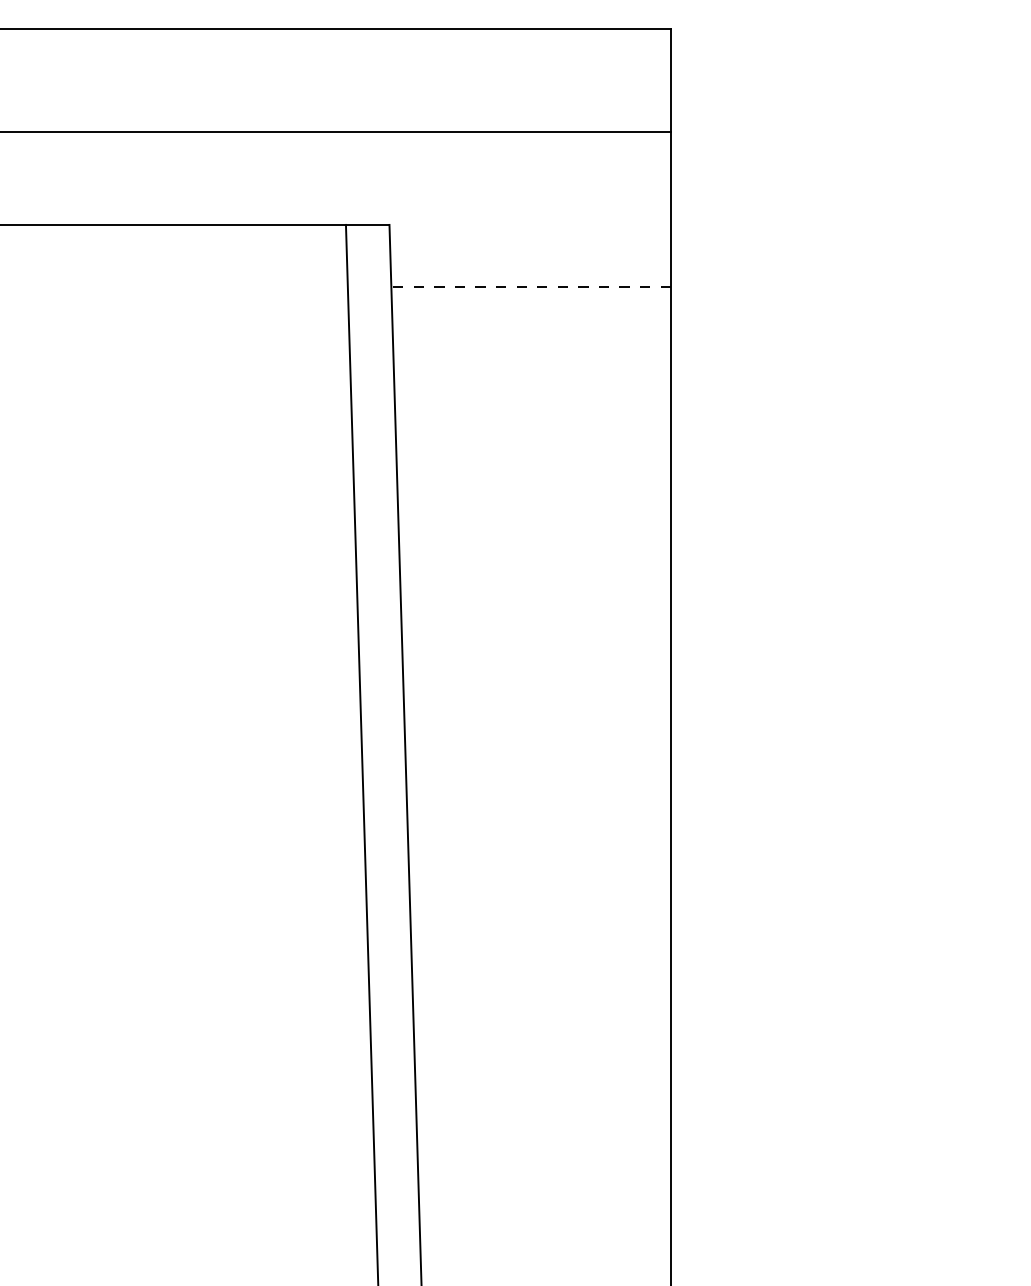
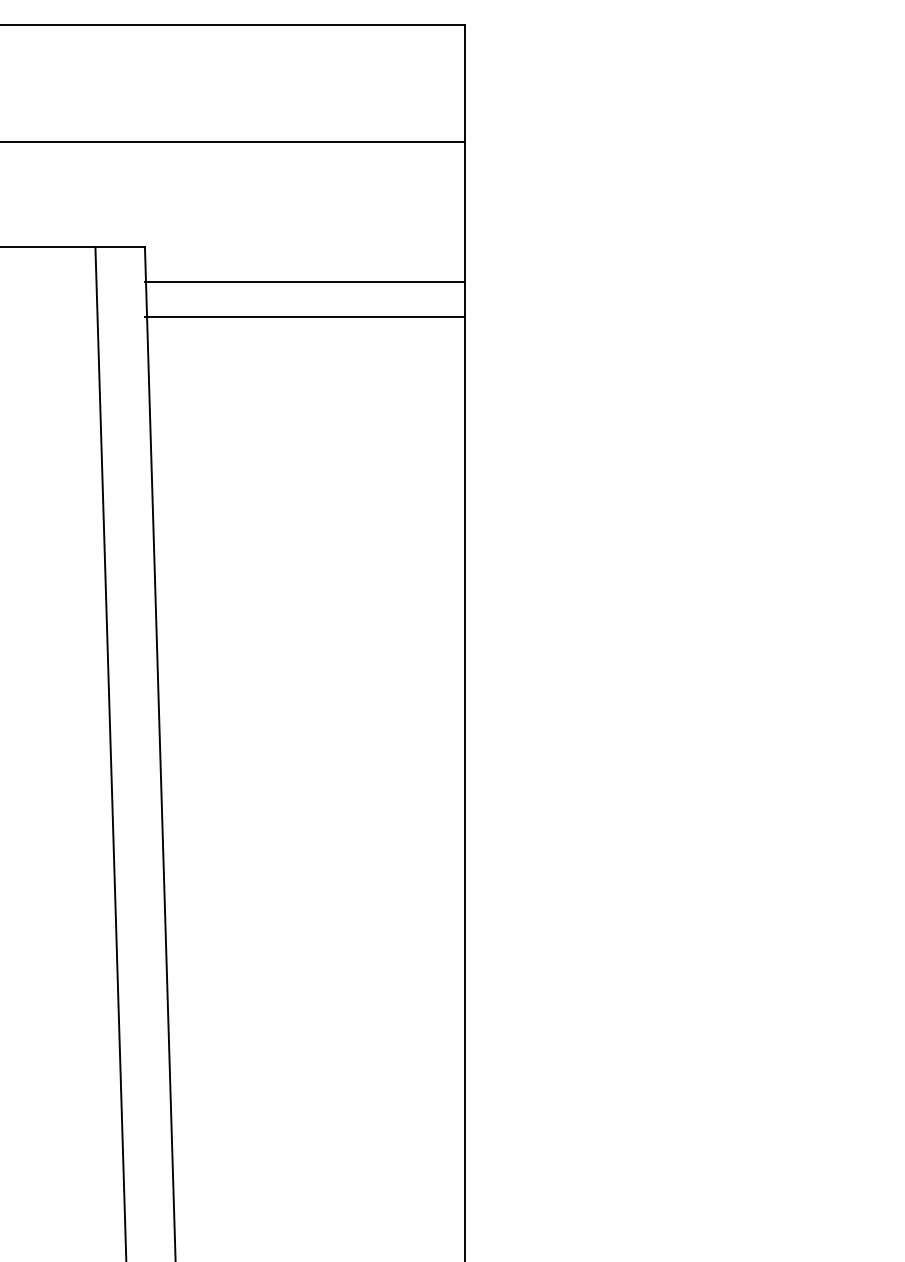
line: (529, 255) -> (304, 281), added
line: (530, 286) -> (305, 317), dashed -> solid

